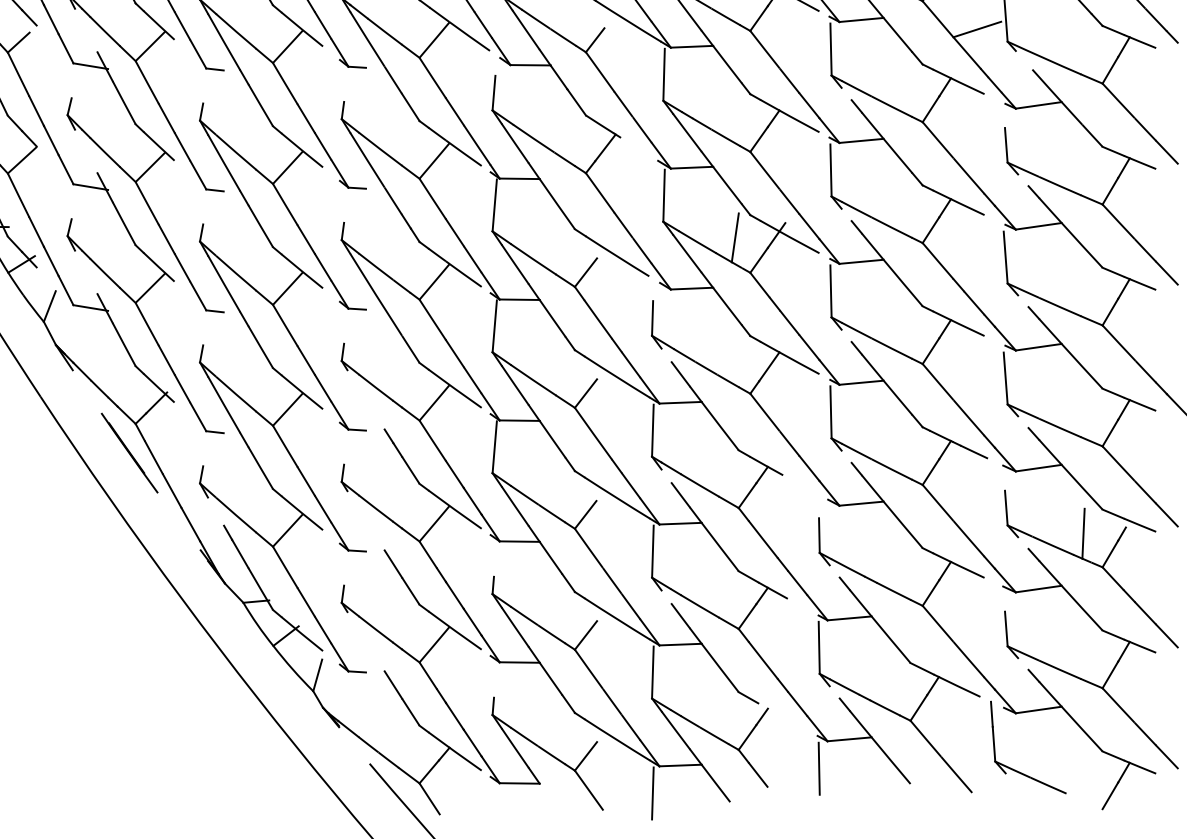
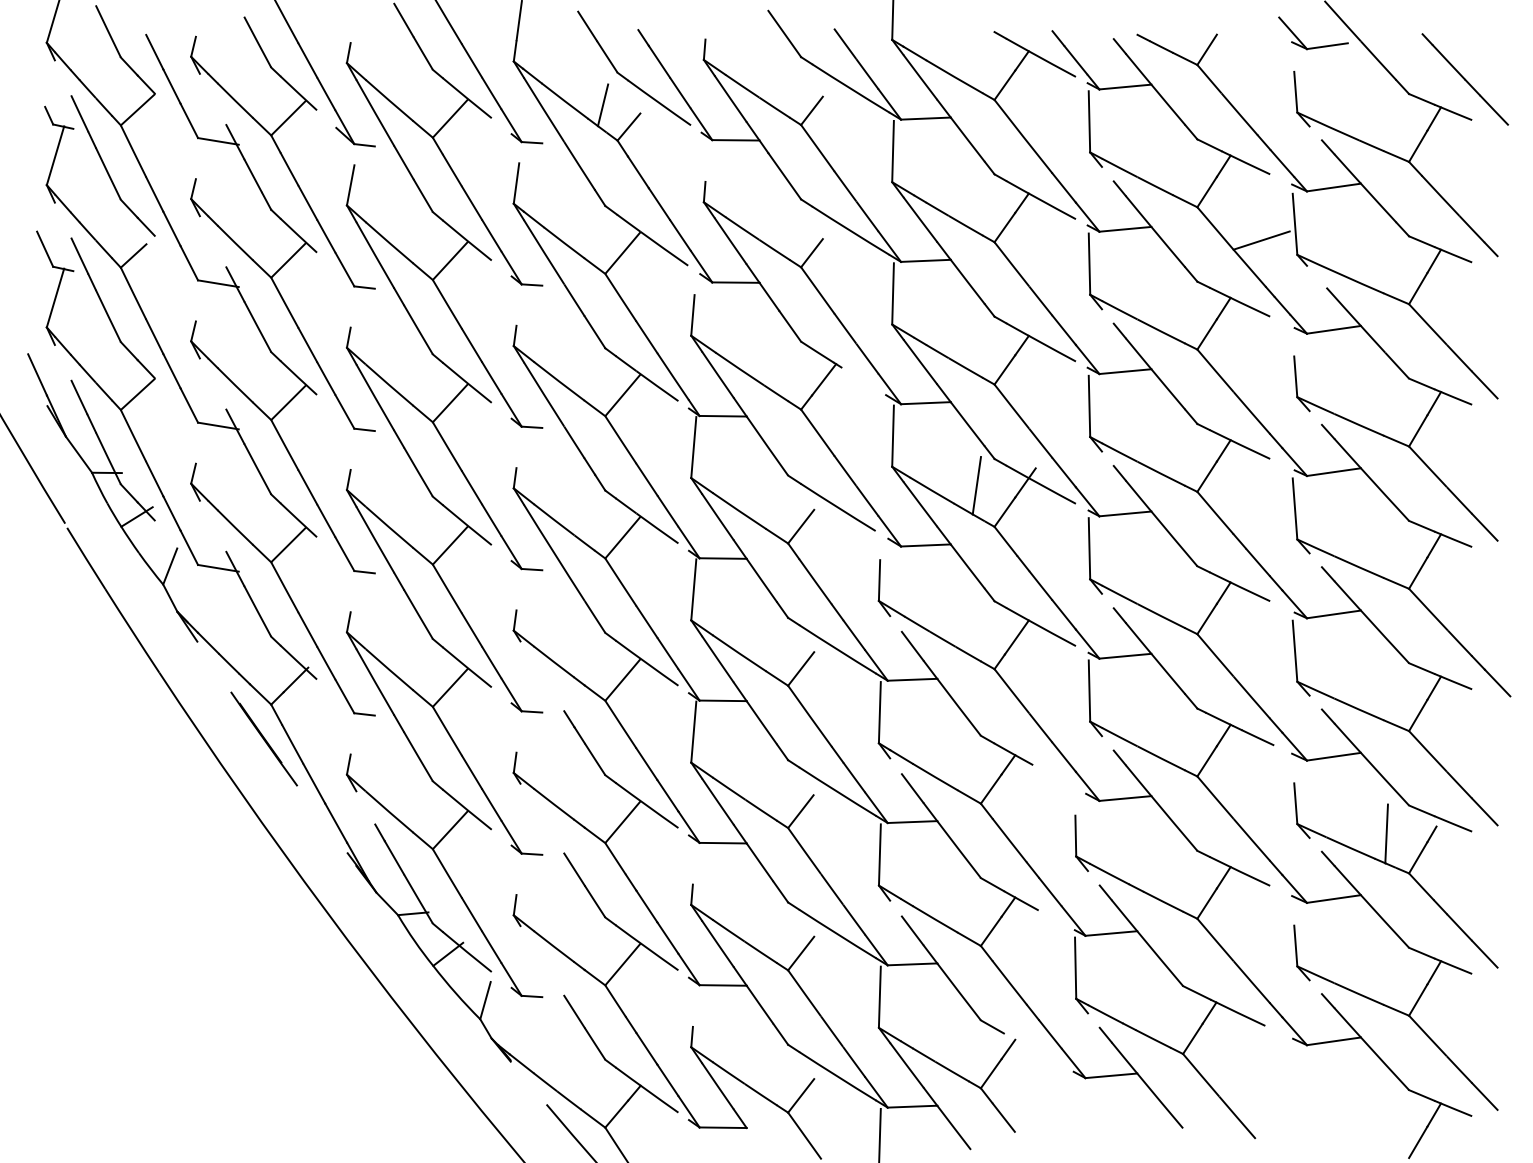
line: (819, 768) -> (1075, 1110), removed
part: (1017, 770) -> (1308, 1112), removed

